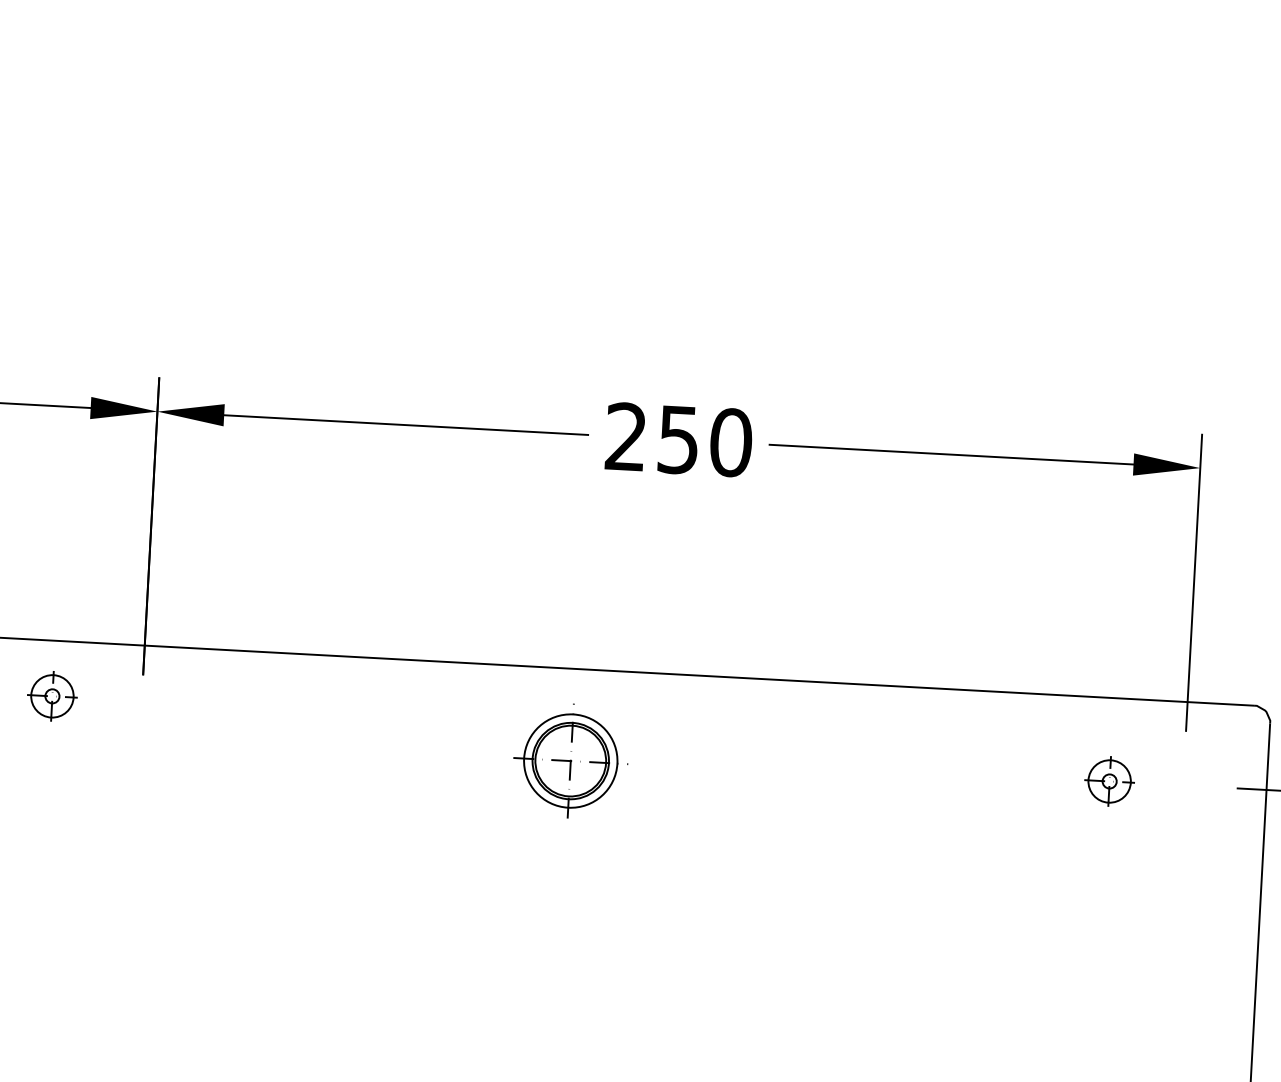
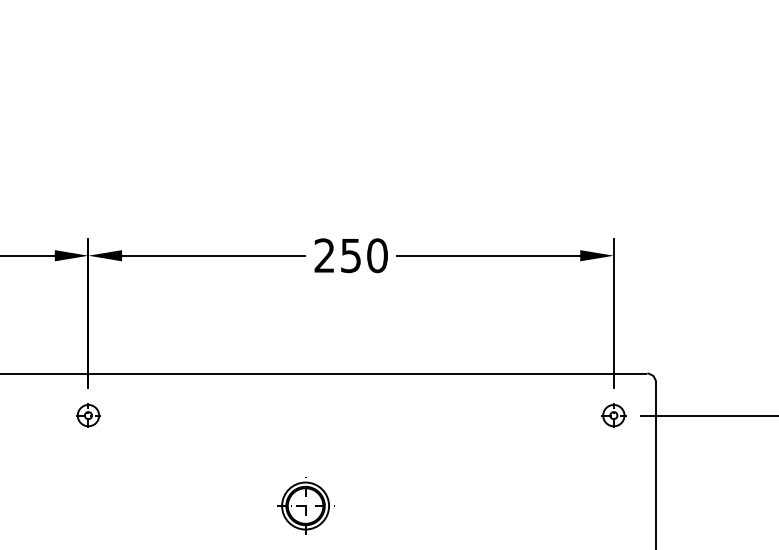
part: (52, 696) -> (88, 415), moved
part: (570, 760) -> (305, 505), moved
part: (1108, 781) -> (613, 415), moved

